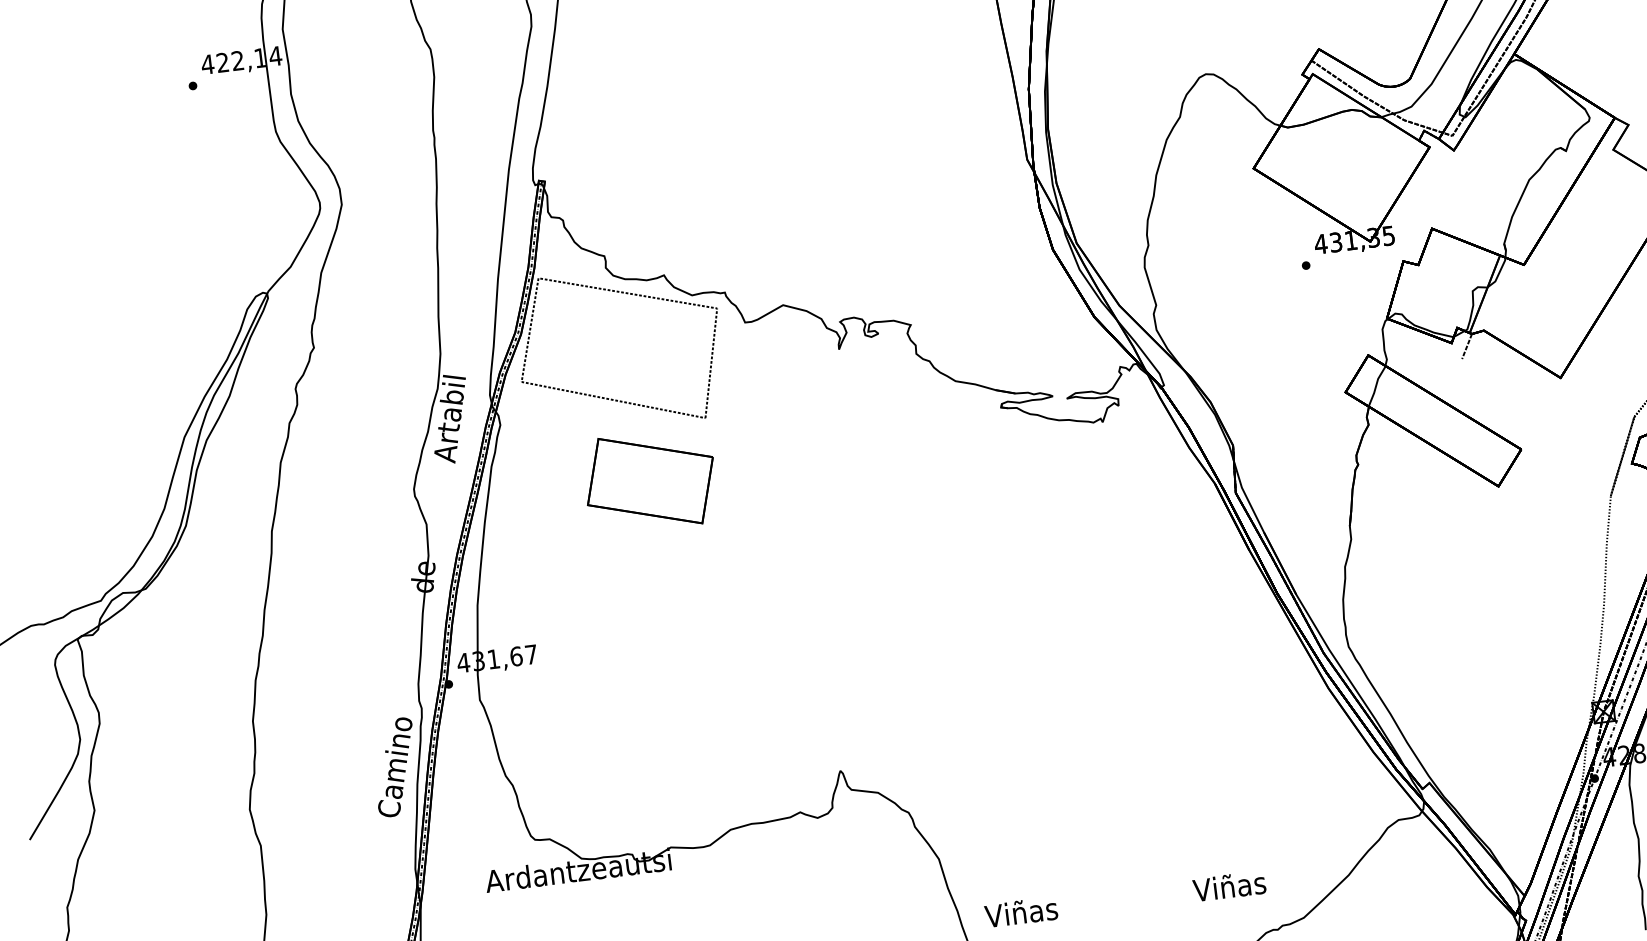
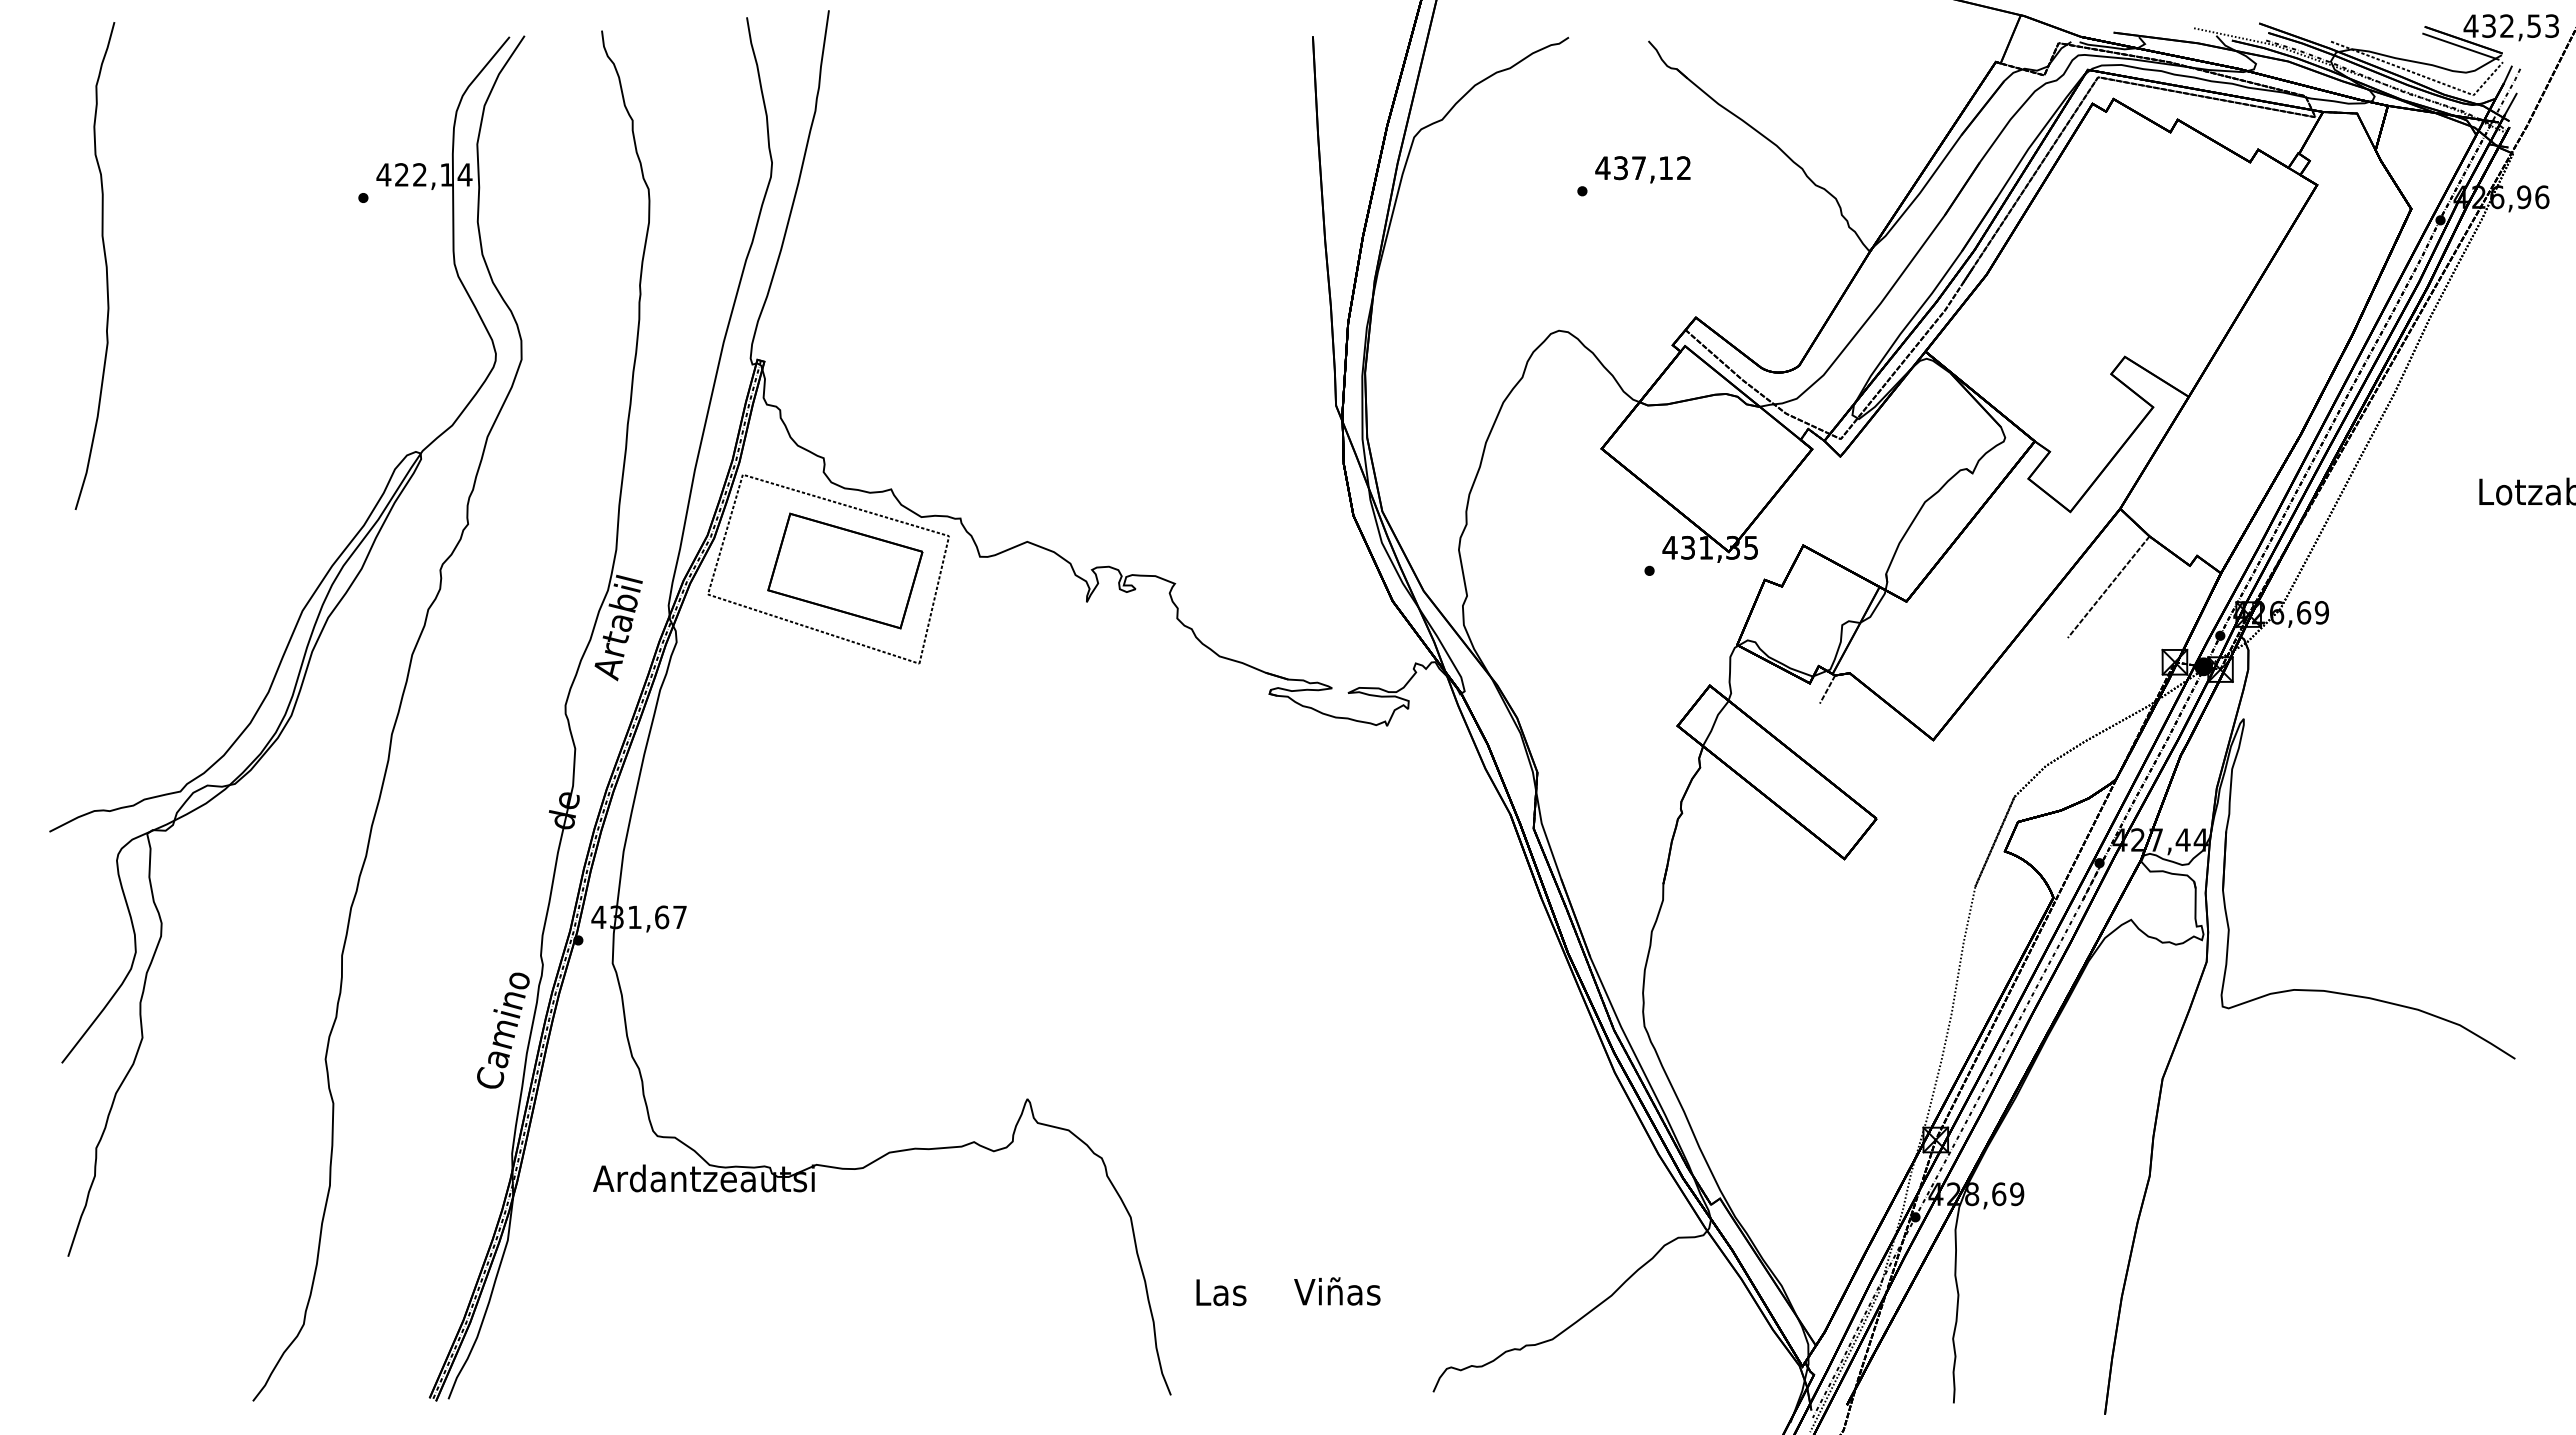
part: (650, 480) -> (845, 570), moved
text: (1229, 886) -> (1337, 1291), moved
text: (1021, 911) -> (1220, 1291), Viñas -> Las

